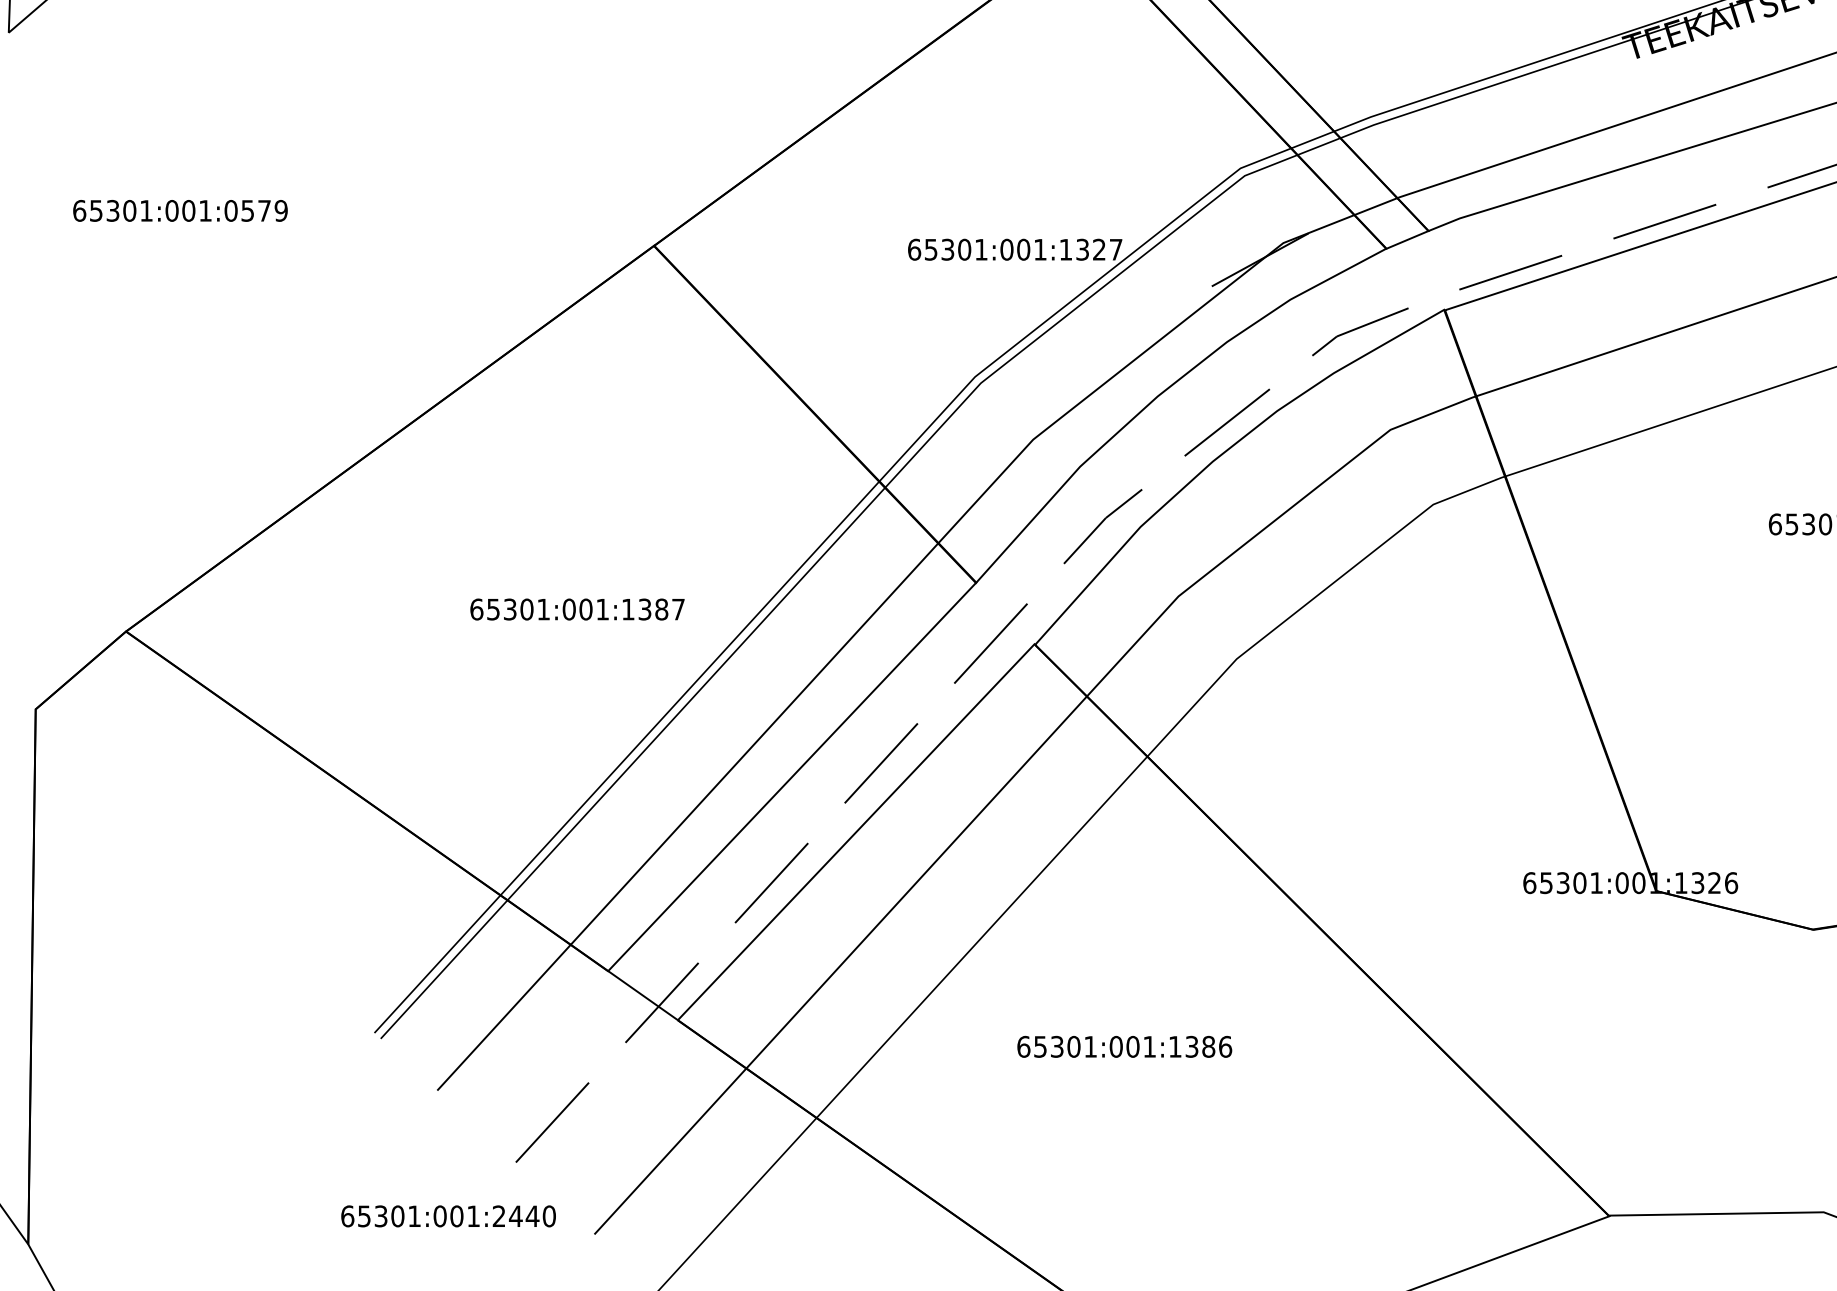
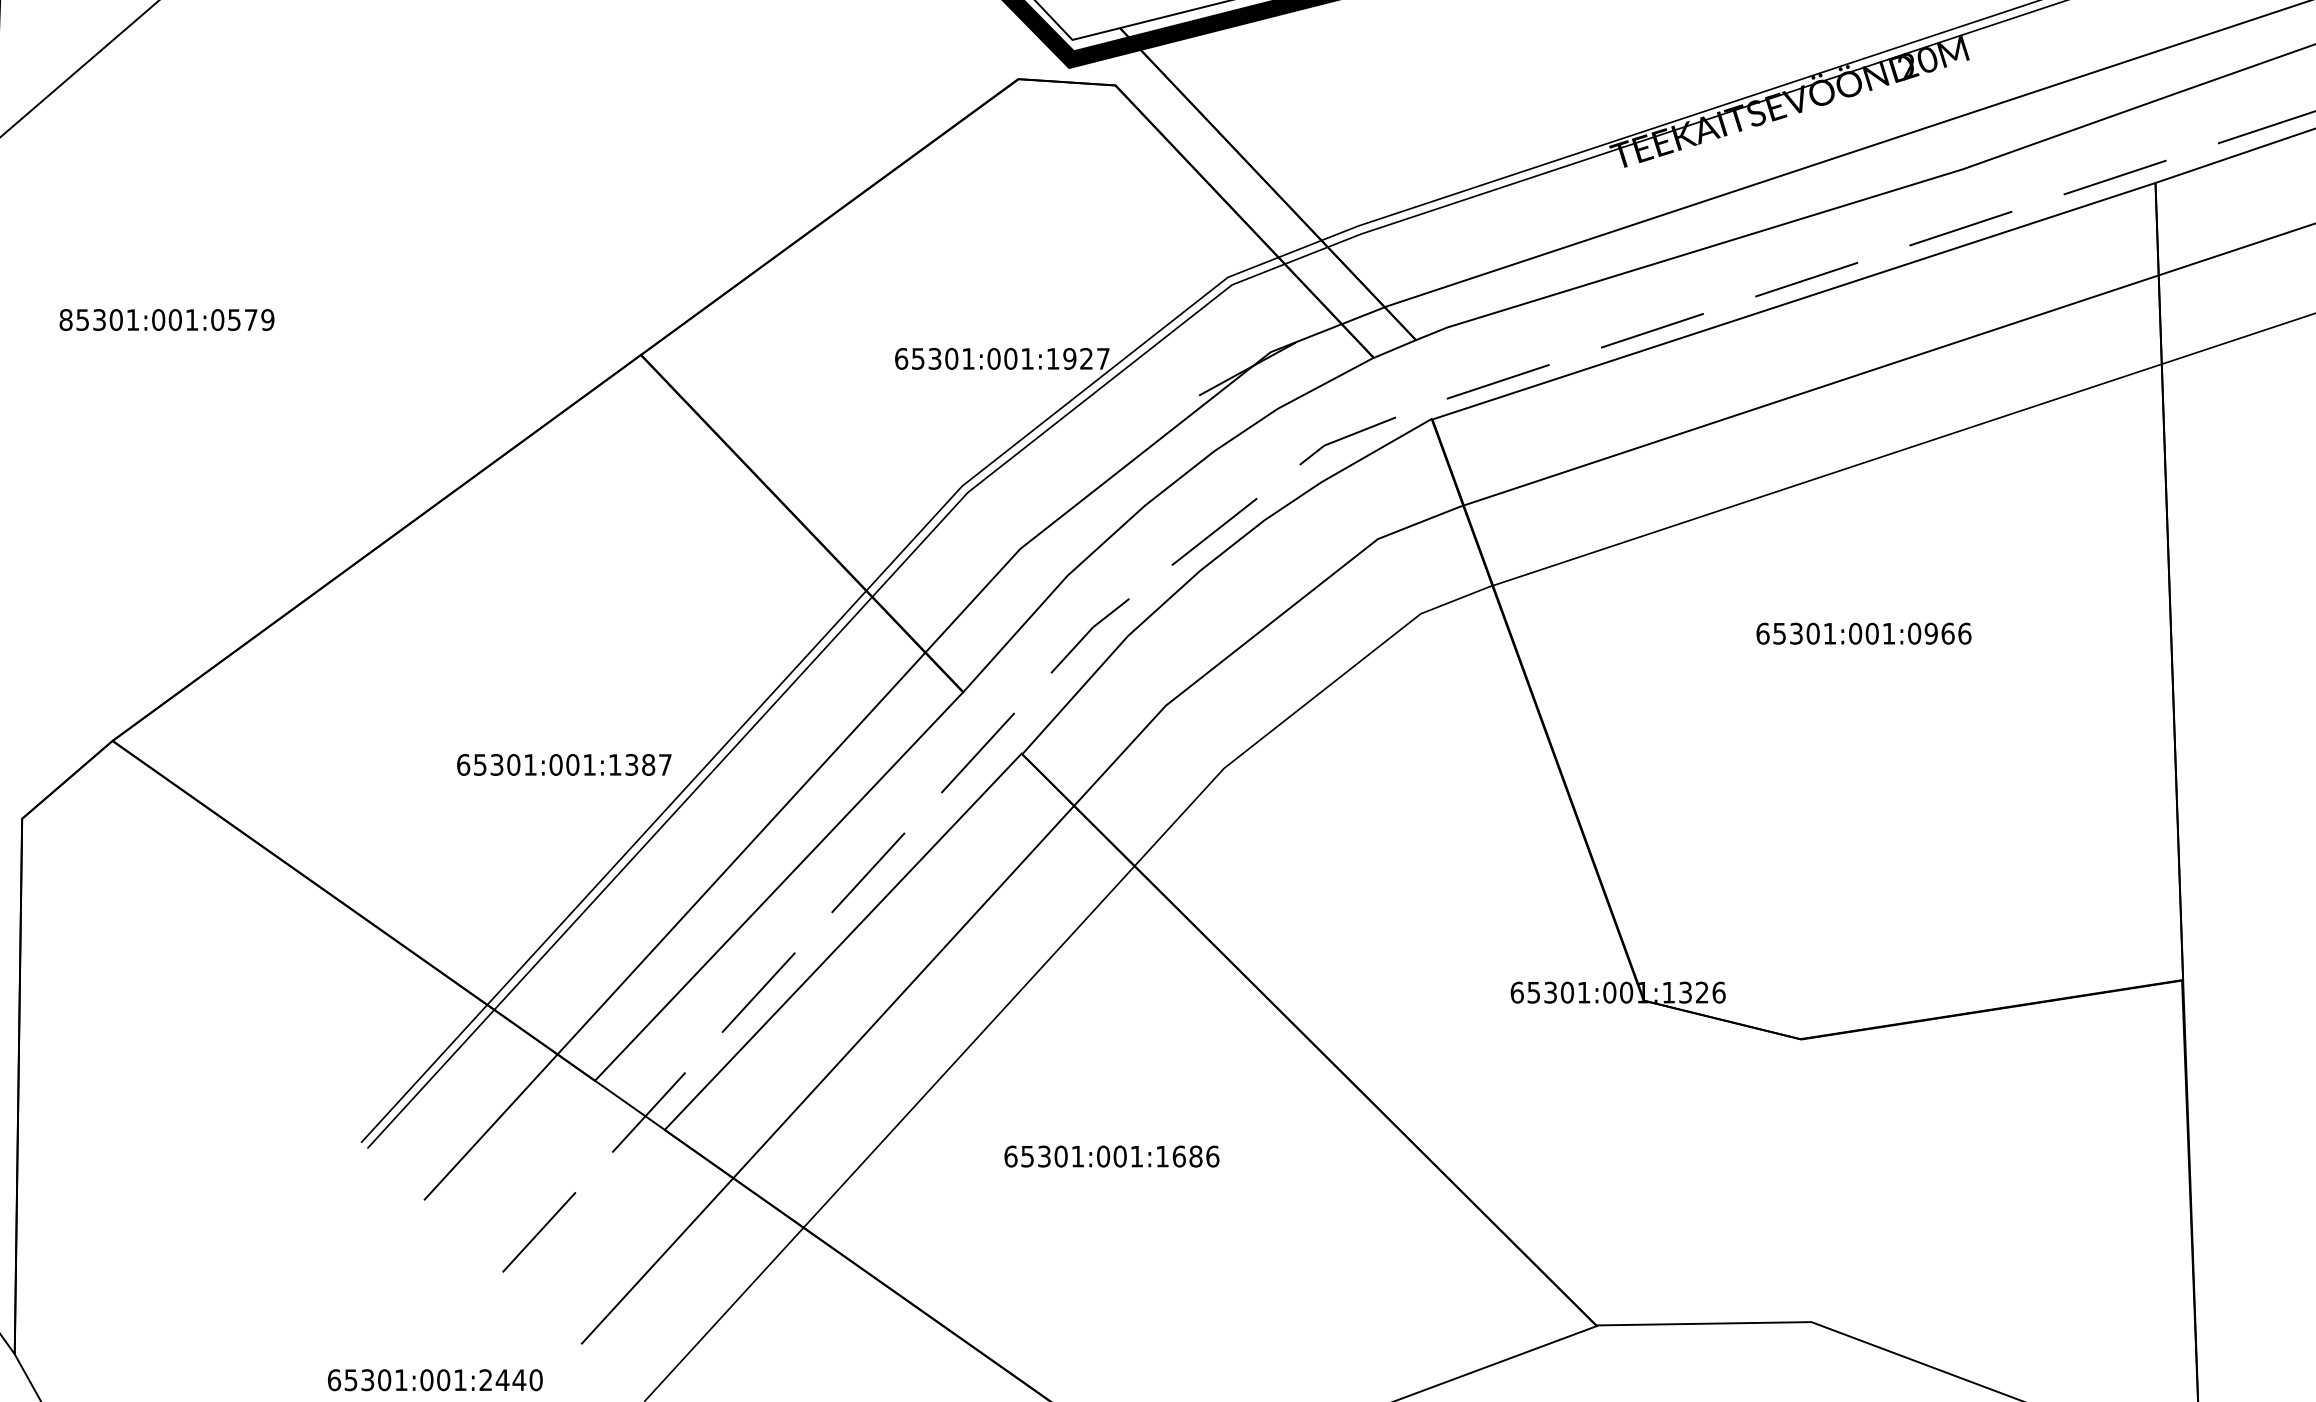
text: (79, 210) -> (65, 319), 65301:001:0579 -> 85301:001:0579
text: (1082, 249) -> (1069, 358), 65301:001:1327 -> 65301:001:1927
text: (577, 609) -> (564, 764), moved
text: (1191, 1046) -> (1178, 1156), 65301:001:1386 -> 65301:001:1686
text: (448, 1216) -> (435, 1380), moved

